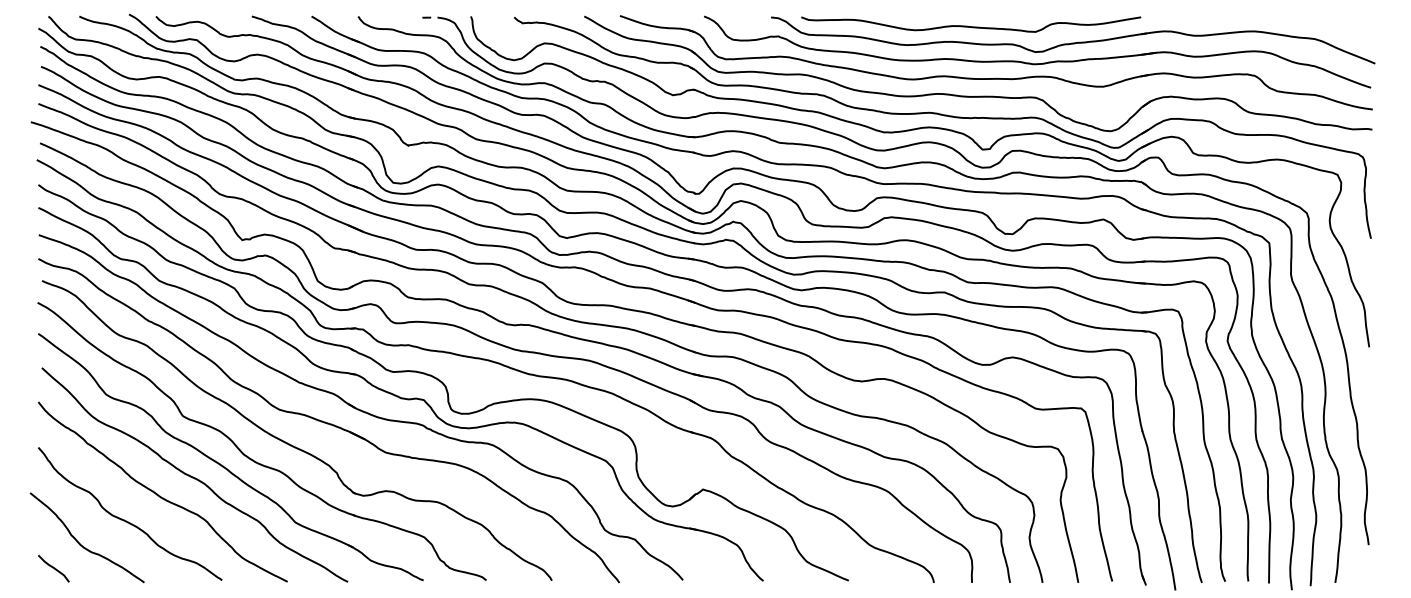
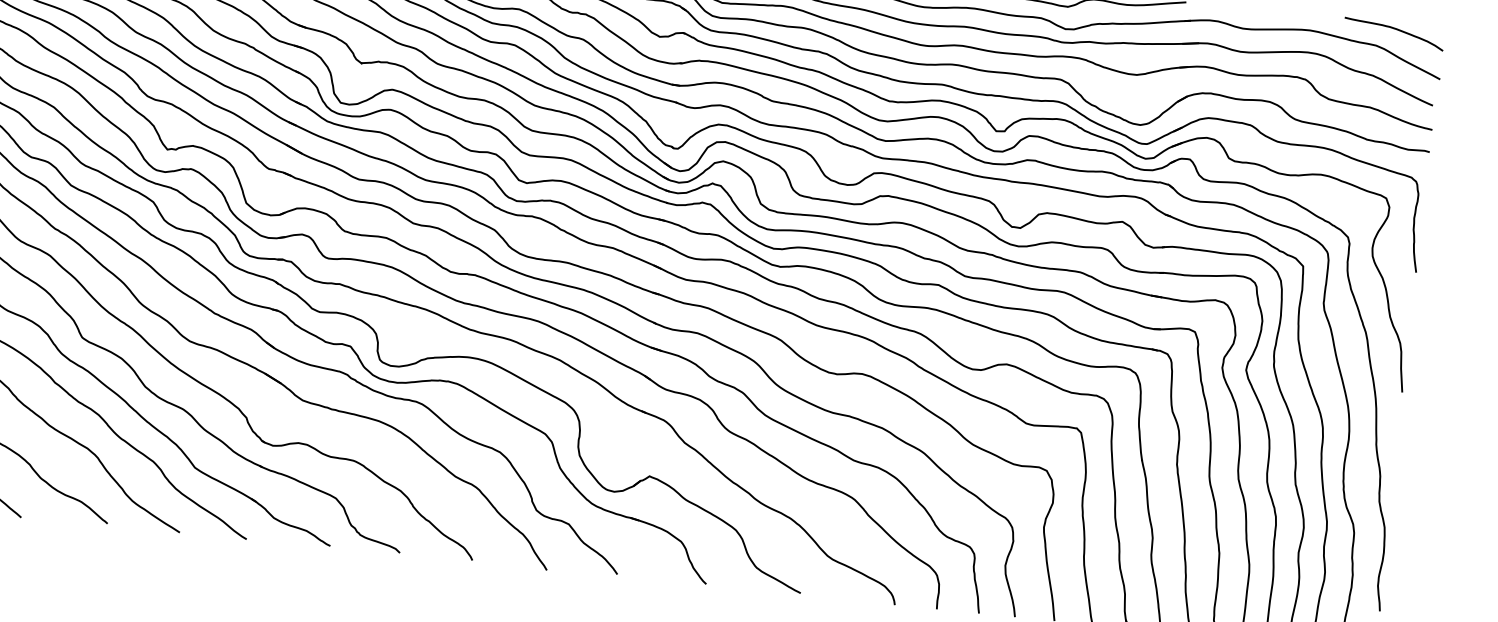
curve: (1330, 23) -> (1395, 30), added

